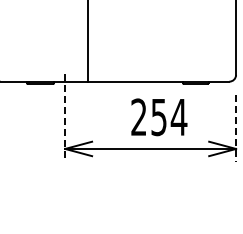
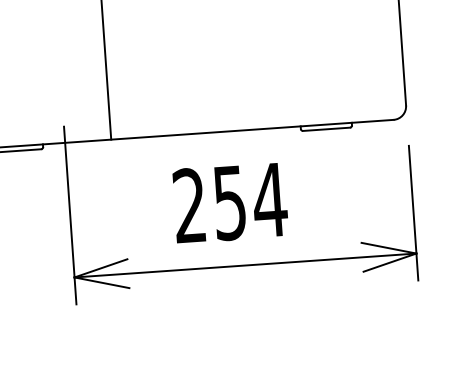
text: (159, 117) -> (230, 203), moved
line: (65, 118) -> (70, 216), dashed -> solid
line: (236, 128) -> (414, 212), dashed -> solid

